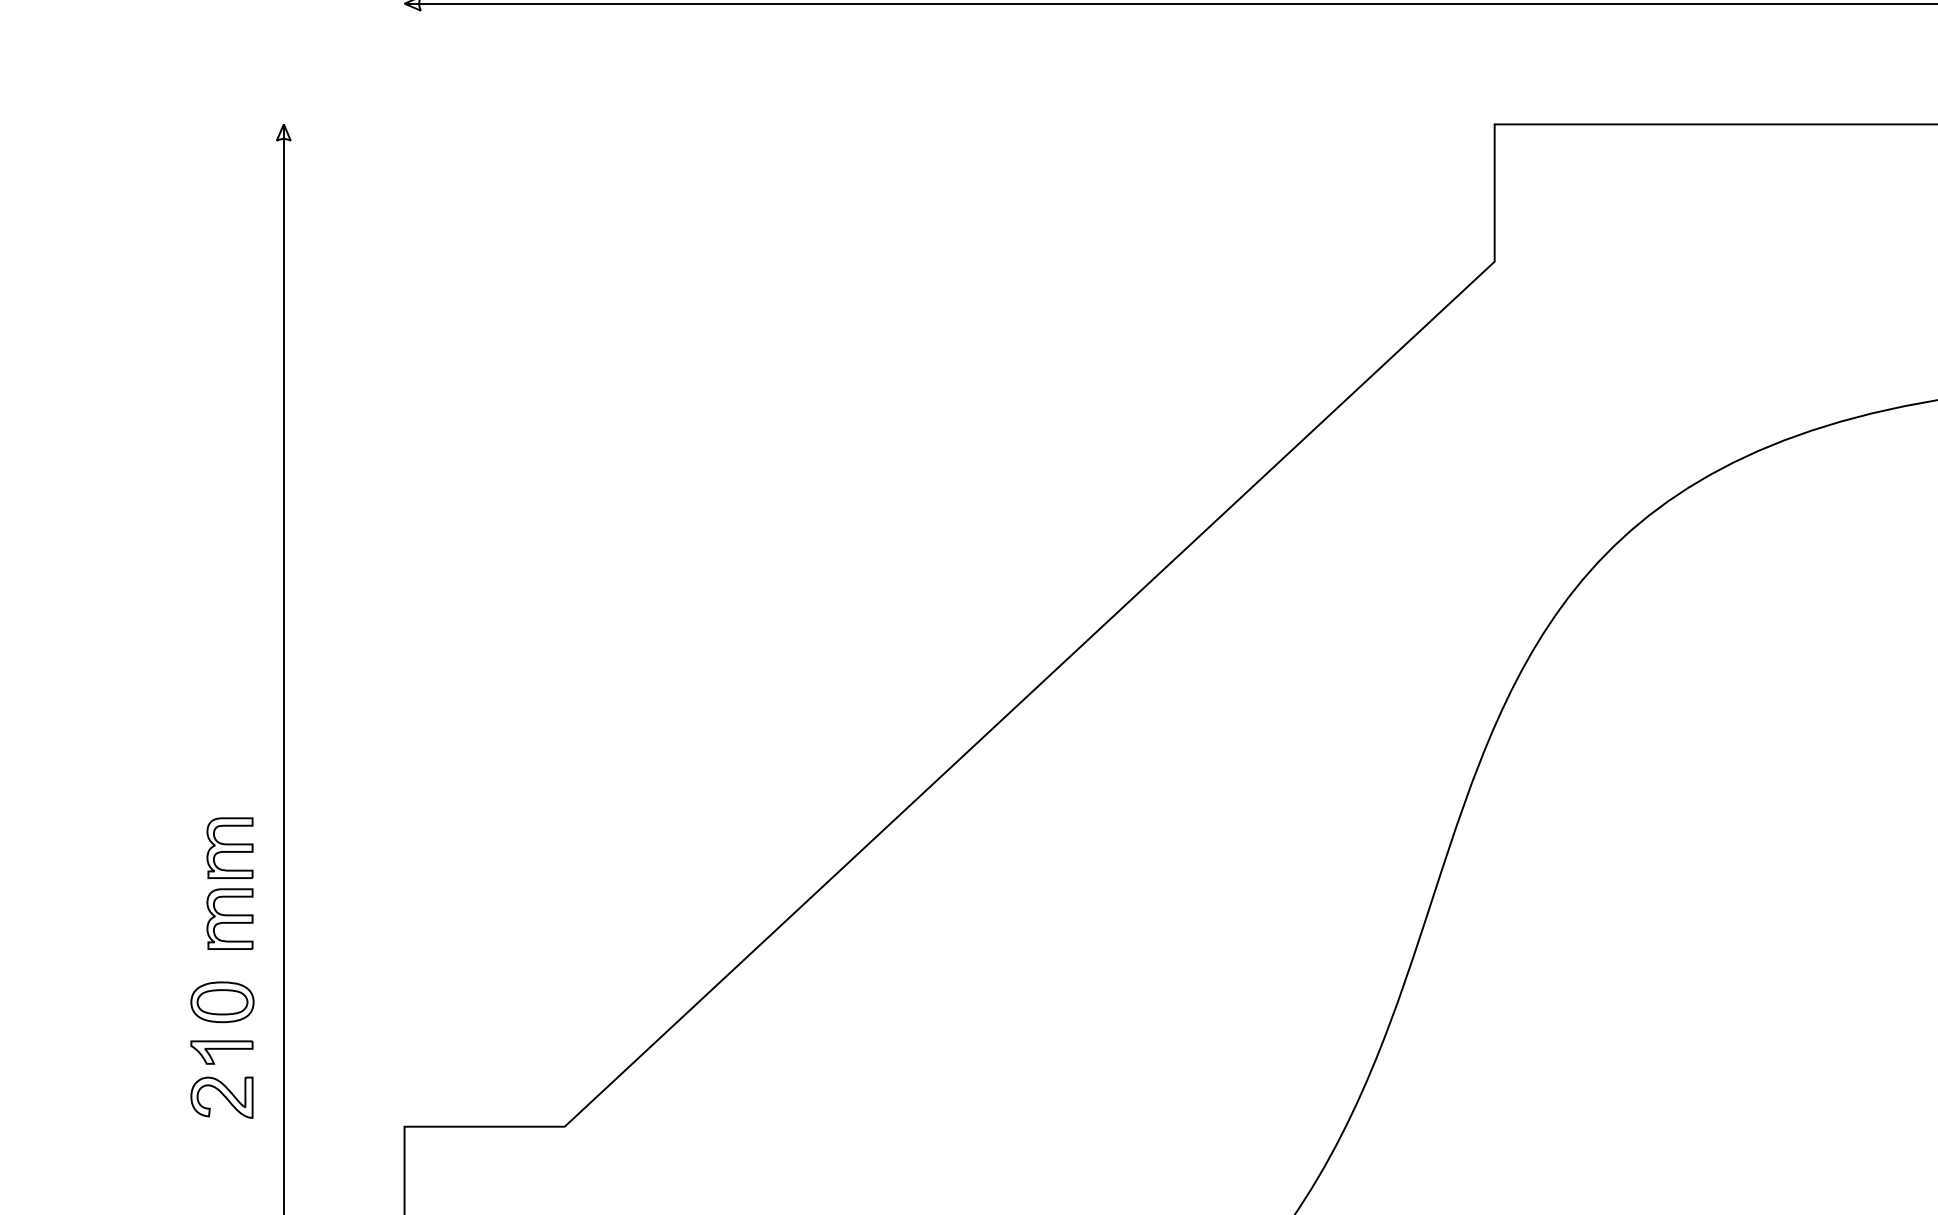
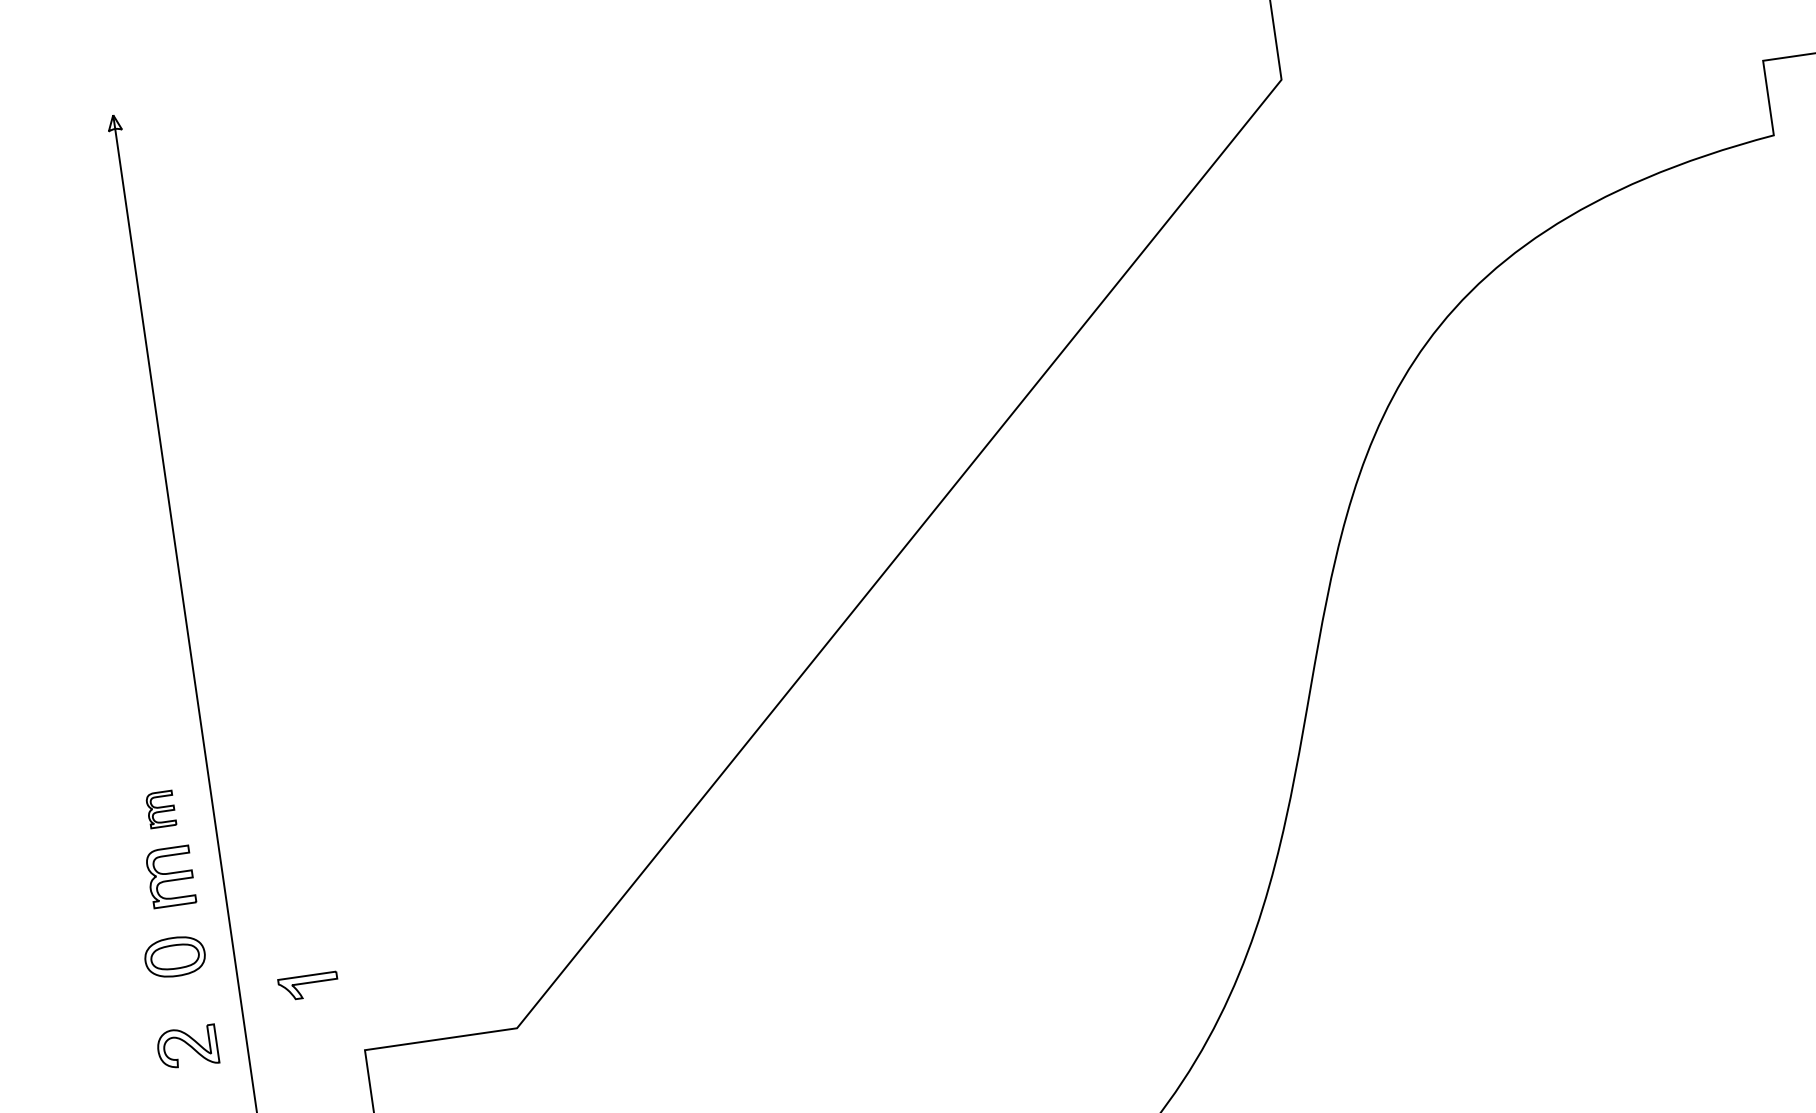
part: (229, 847) -> (160, 809), size x0.6
part: (221, 1052) -> (308, 986), moved

